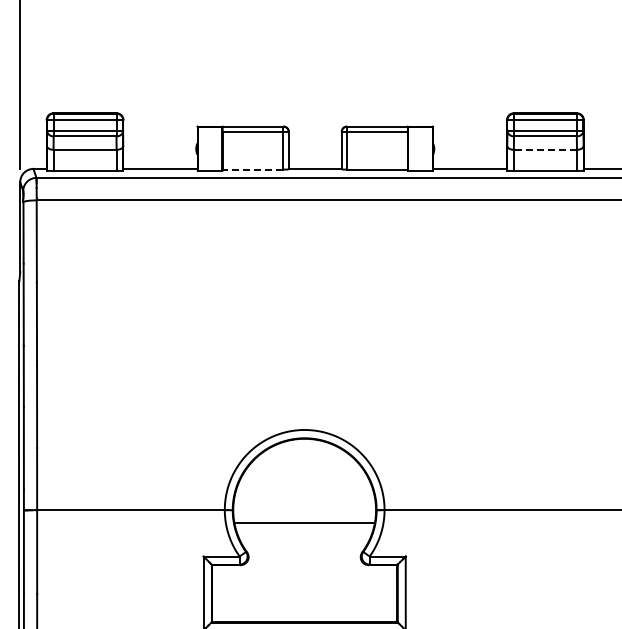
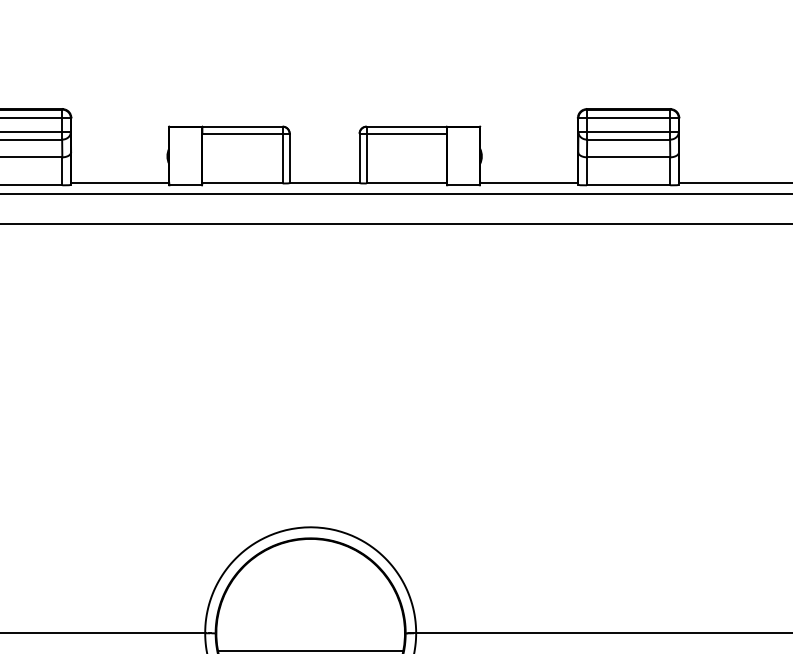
line: (545, 149) -> (628, 156), dashed -> solid
line: (252, 169) -> (241, 183), dashed -> solid

